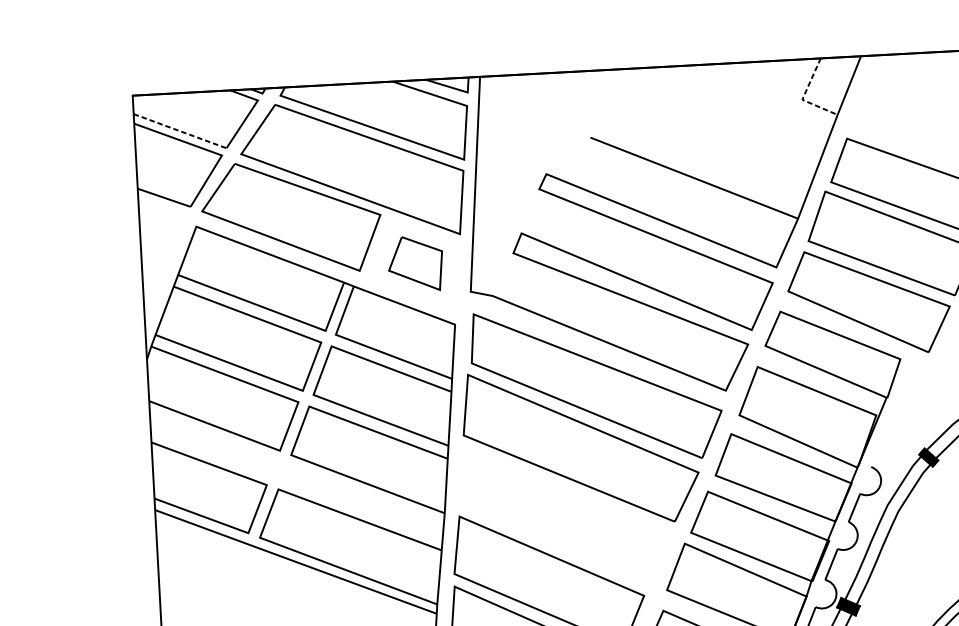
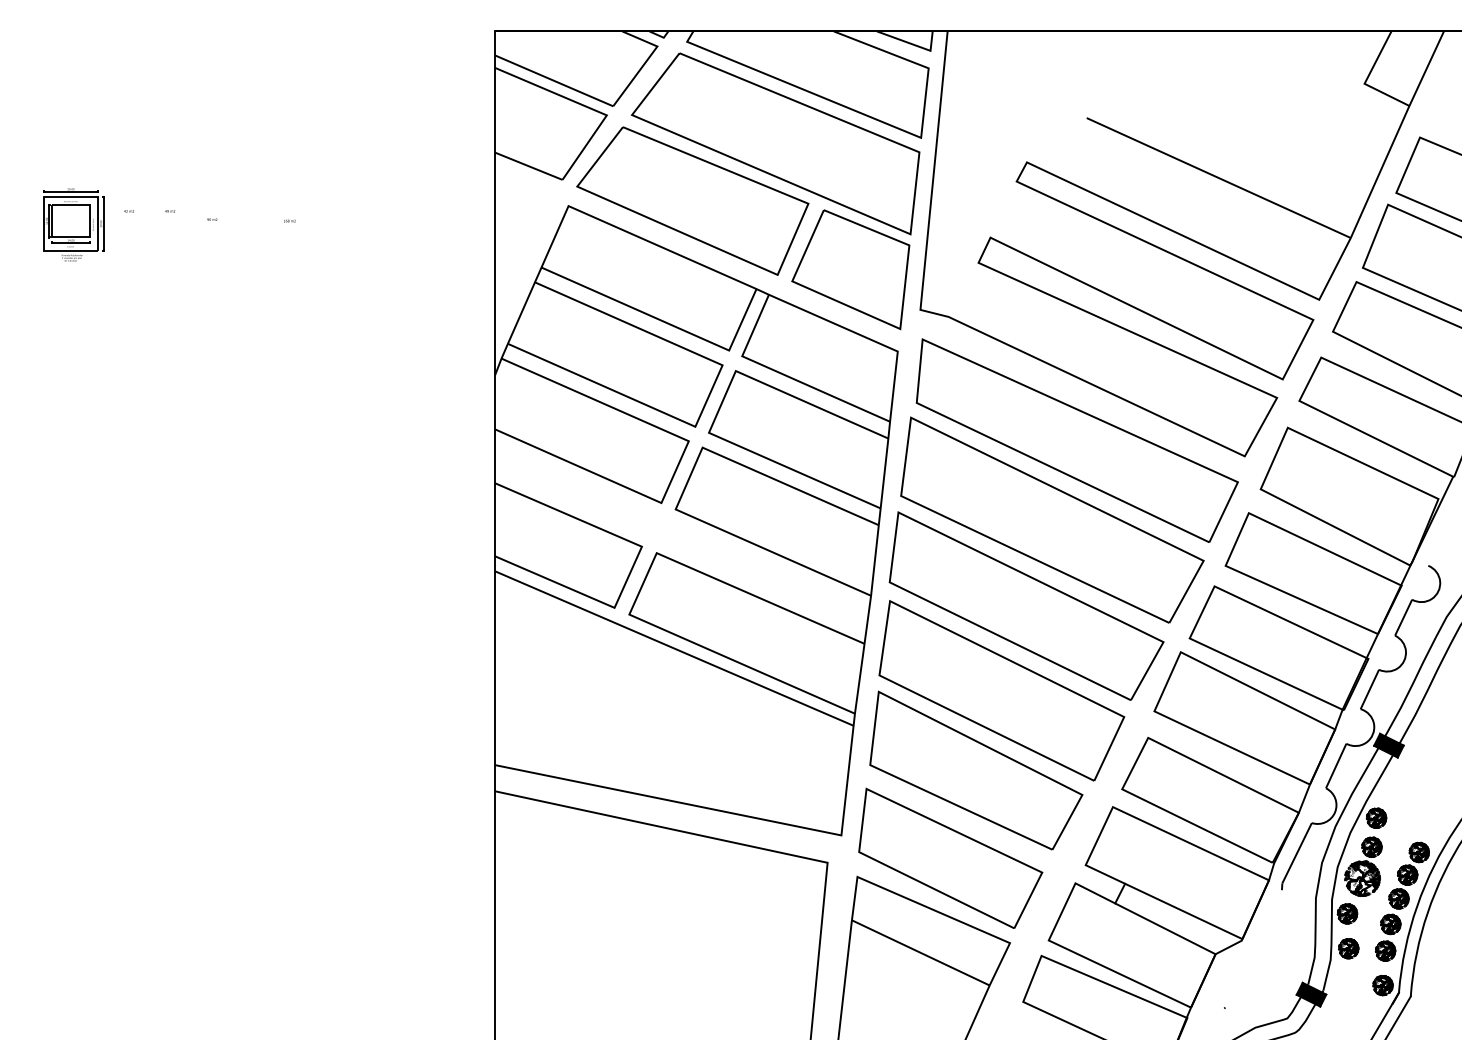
line: (802, 97) -> (1365, 81), dashed -> solid
line: (180, 131) -> (554, 81), dashed -> solid
part: (415, 263) -> (850, 269), size x1.67
part: (564, 514) -> (1026, 605), added

